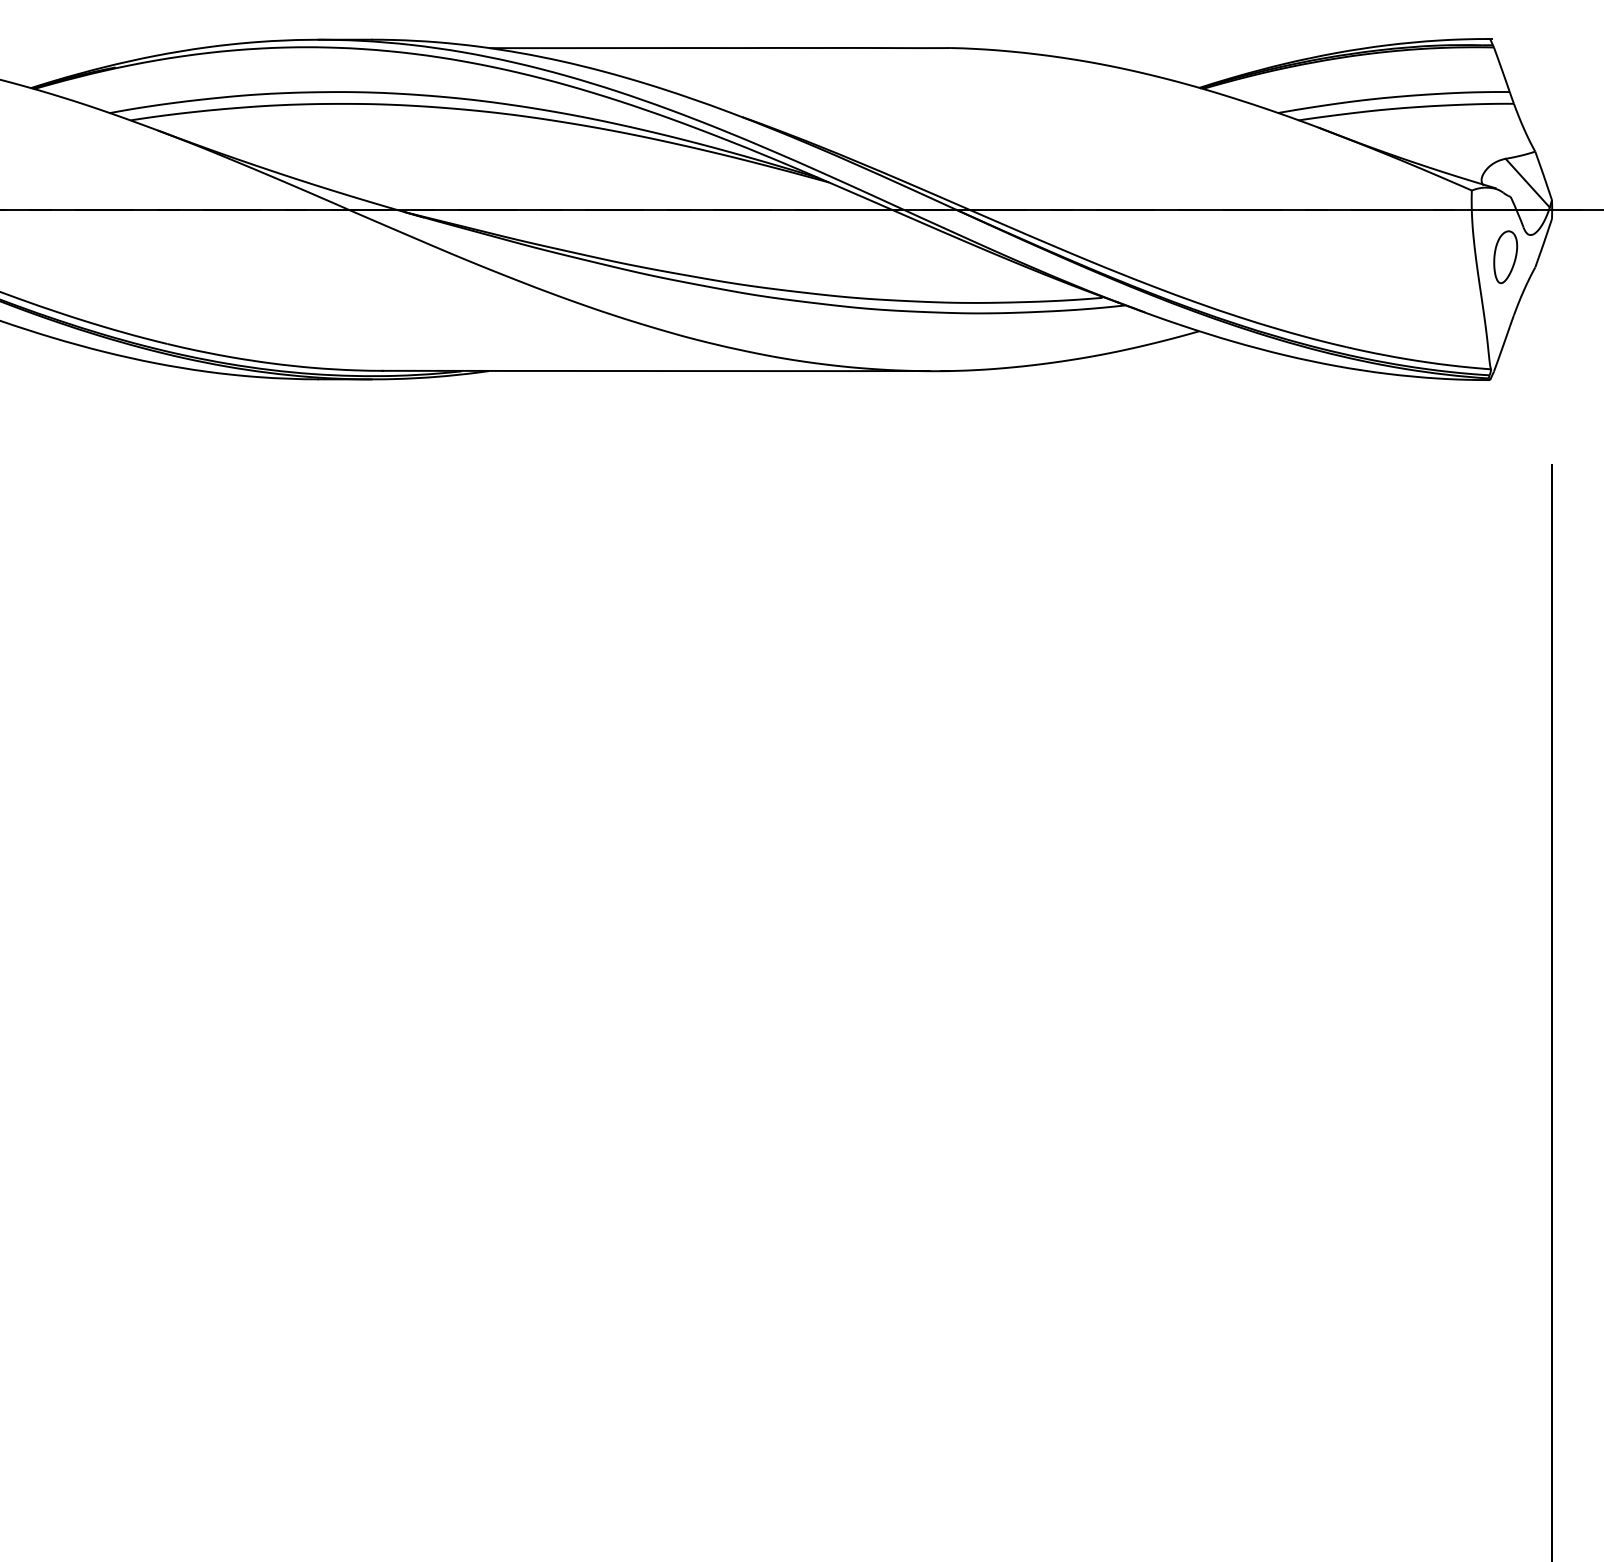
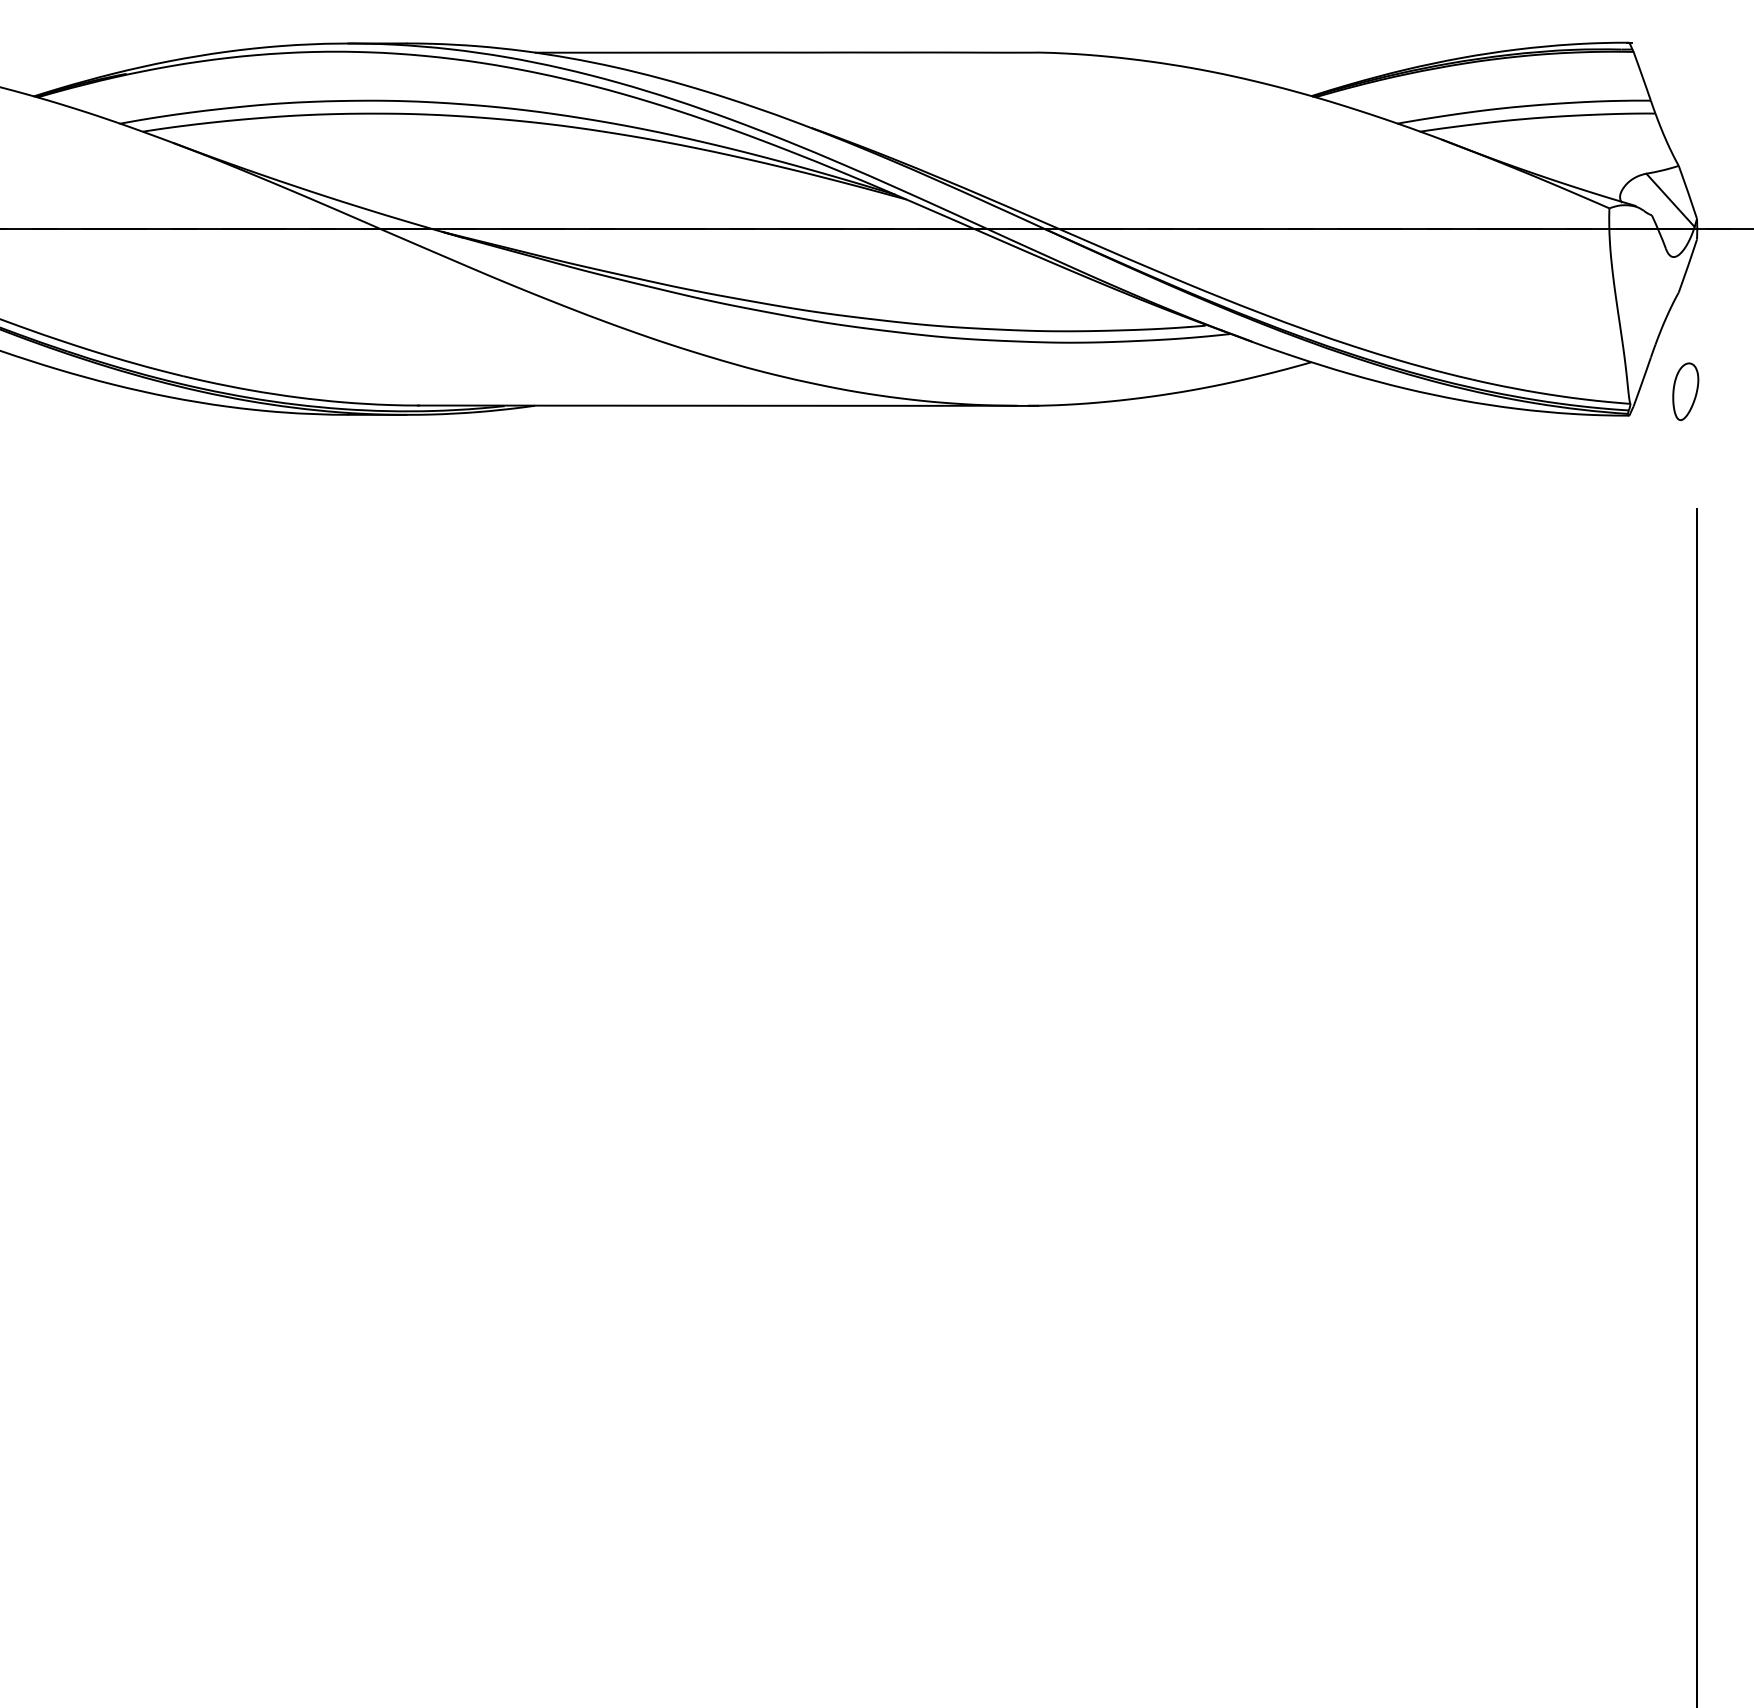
part: (1505, 257) -> (1685, 392), moved

